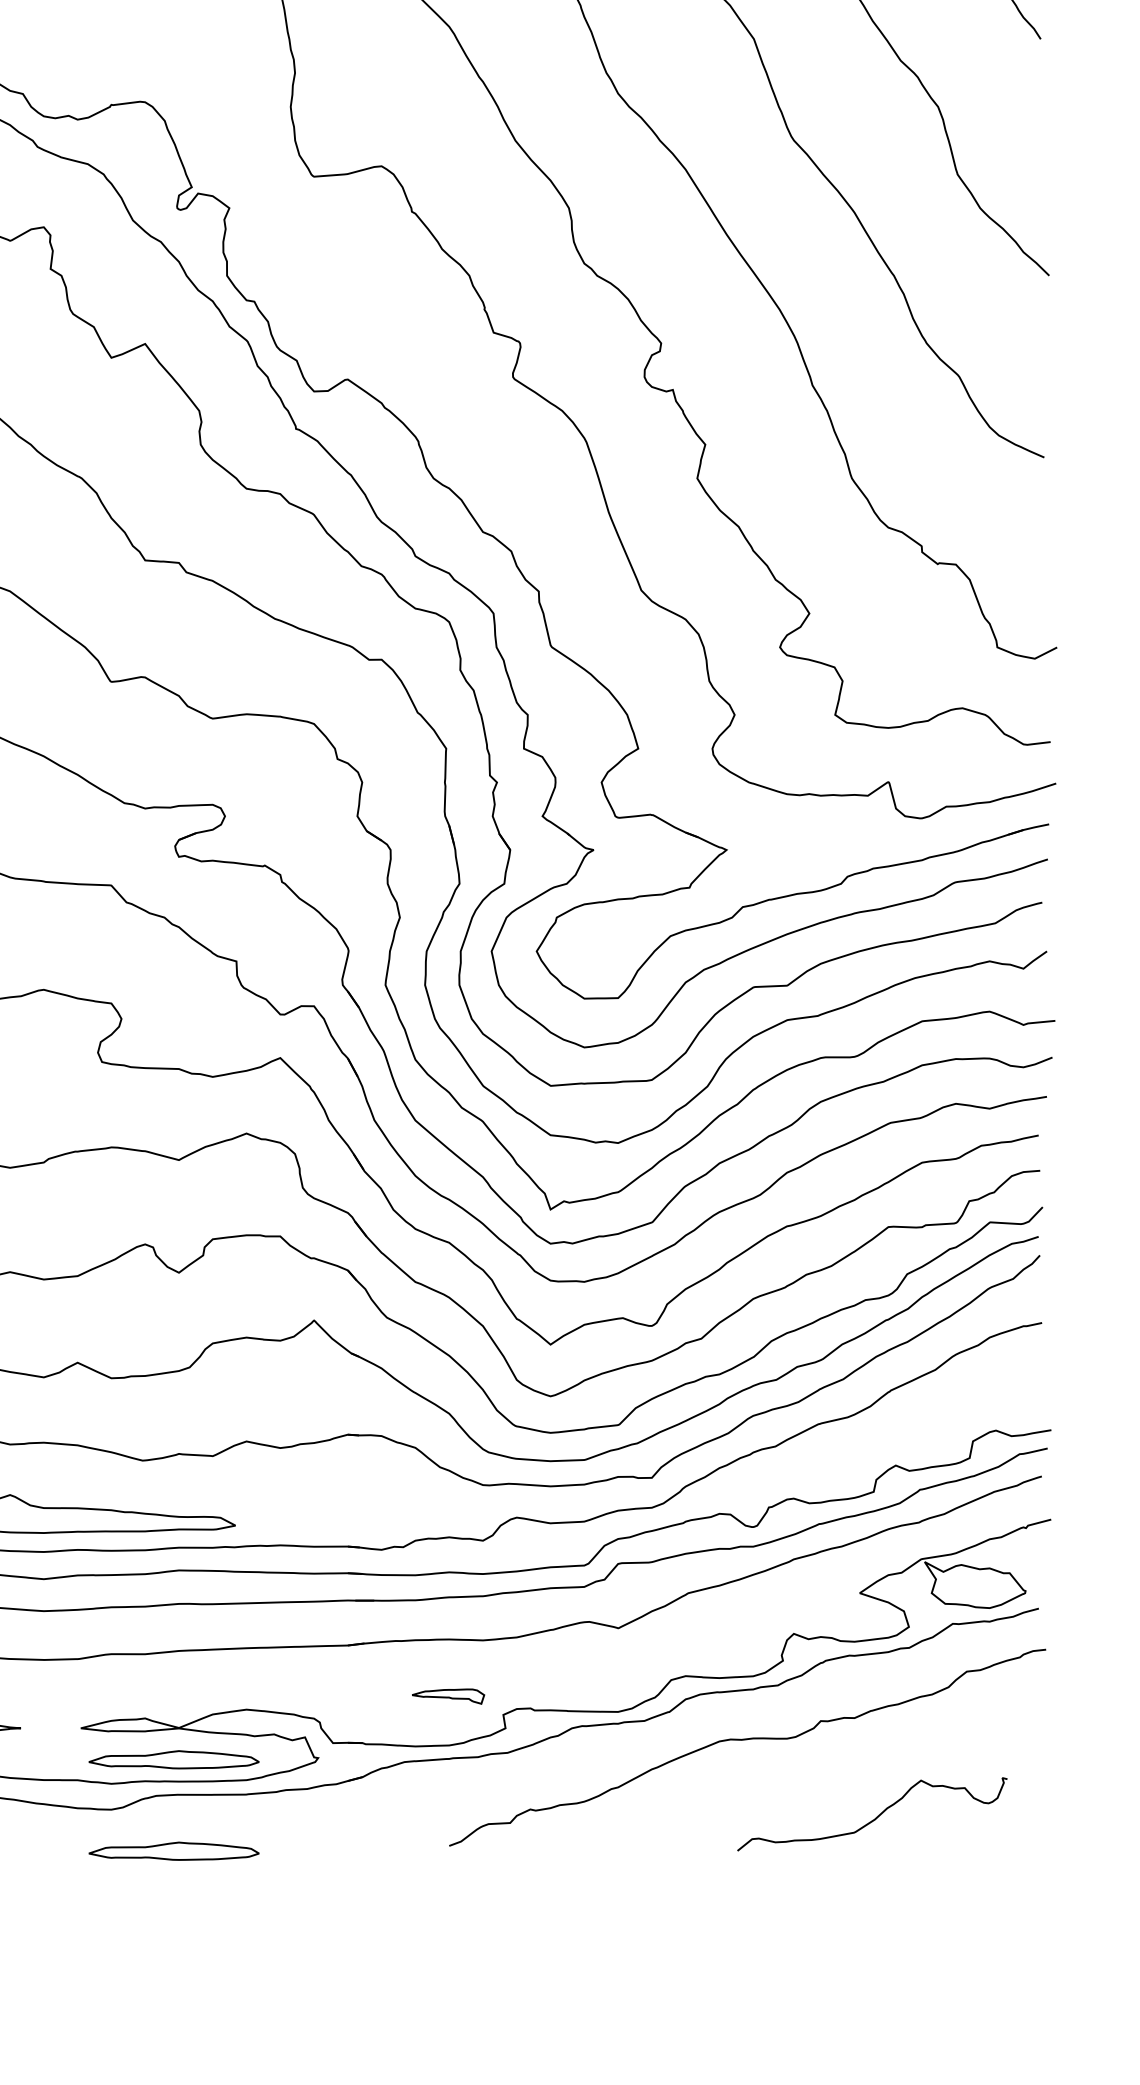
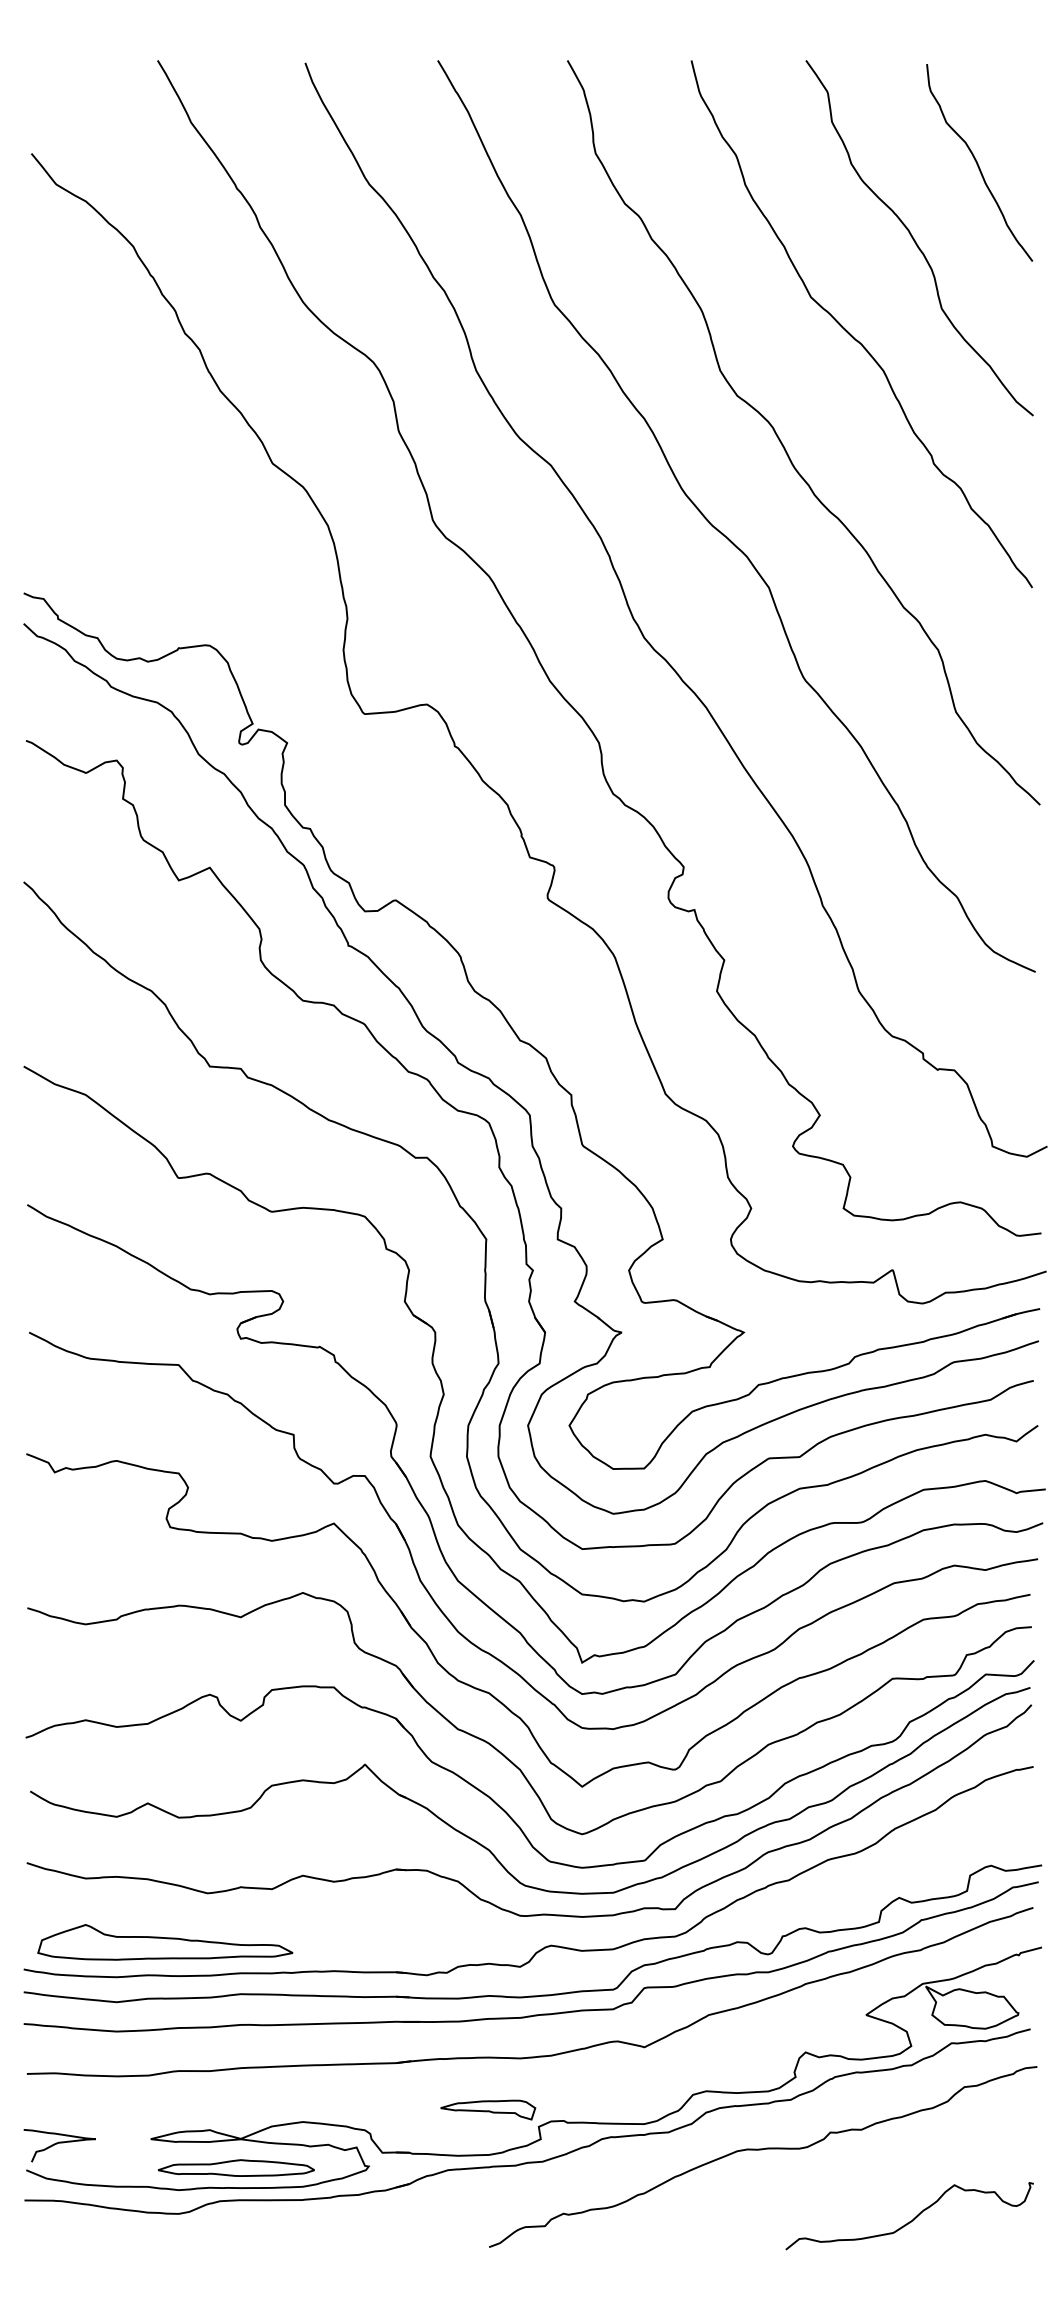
part: (448, 1696) -> (488, 2109), size x1.43
curve: (873, 1819) -> (910, 2220), moved
part: (174, 1850) -> (236, 2251), removed

